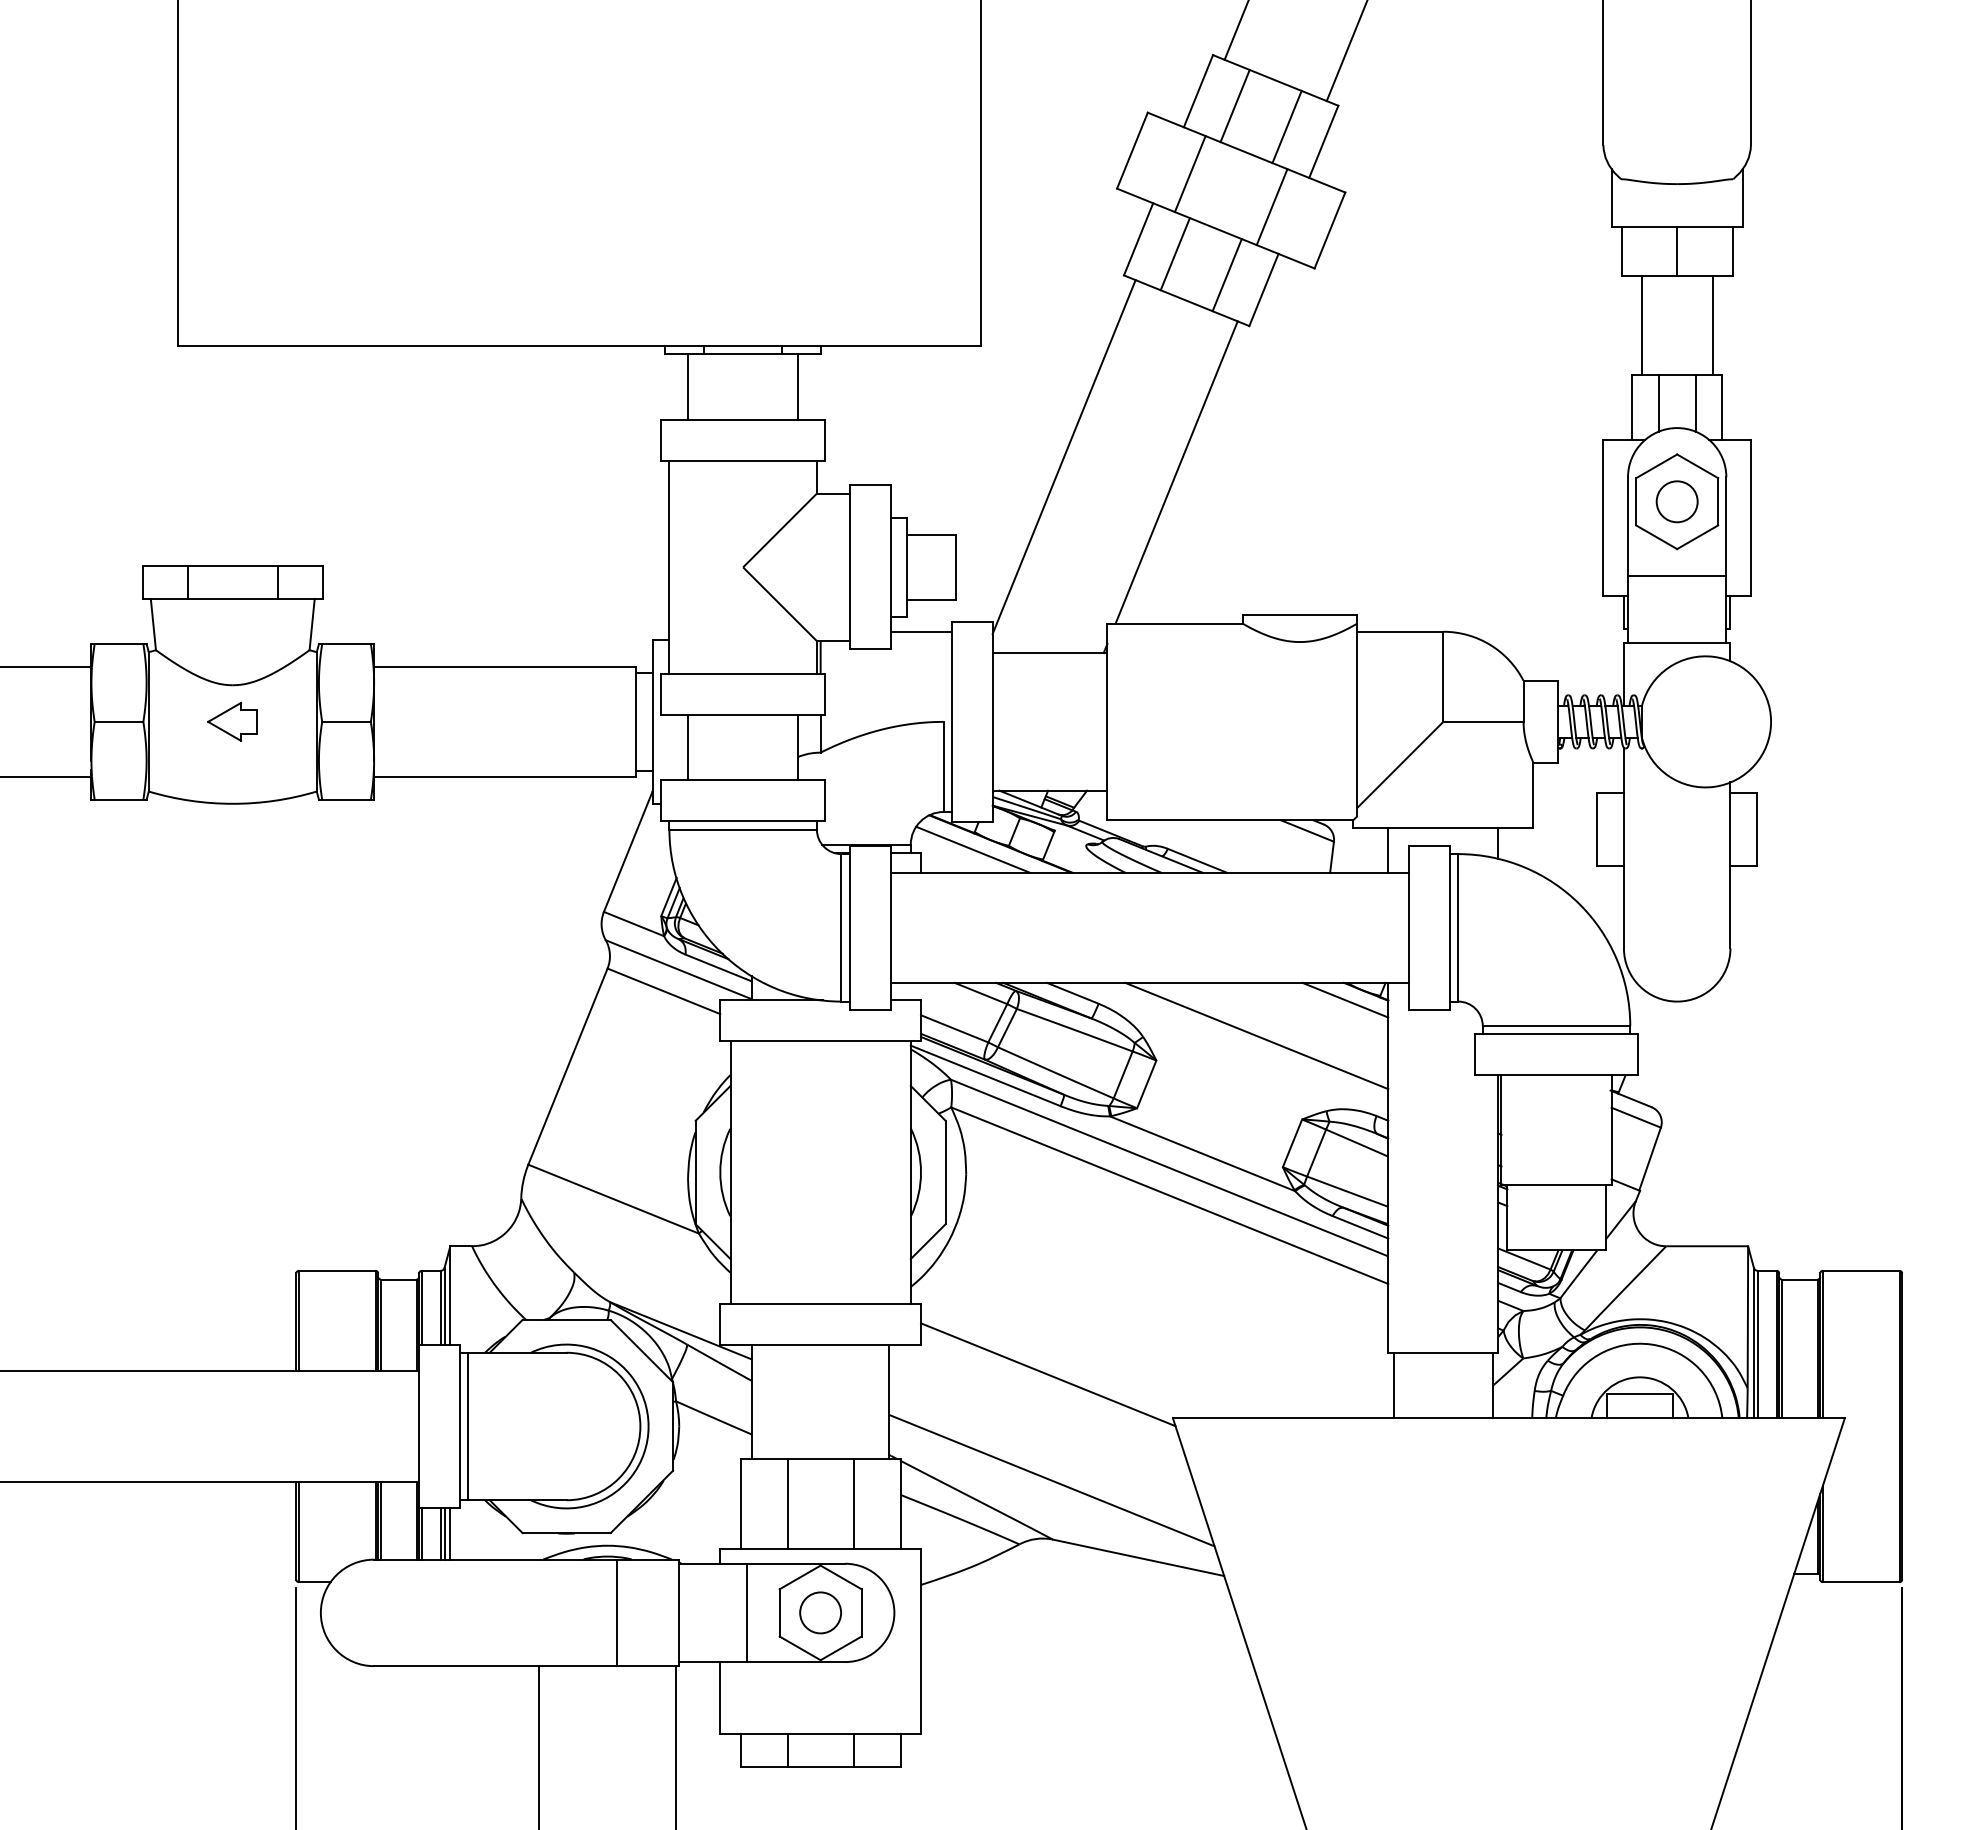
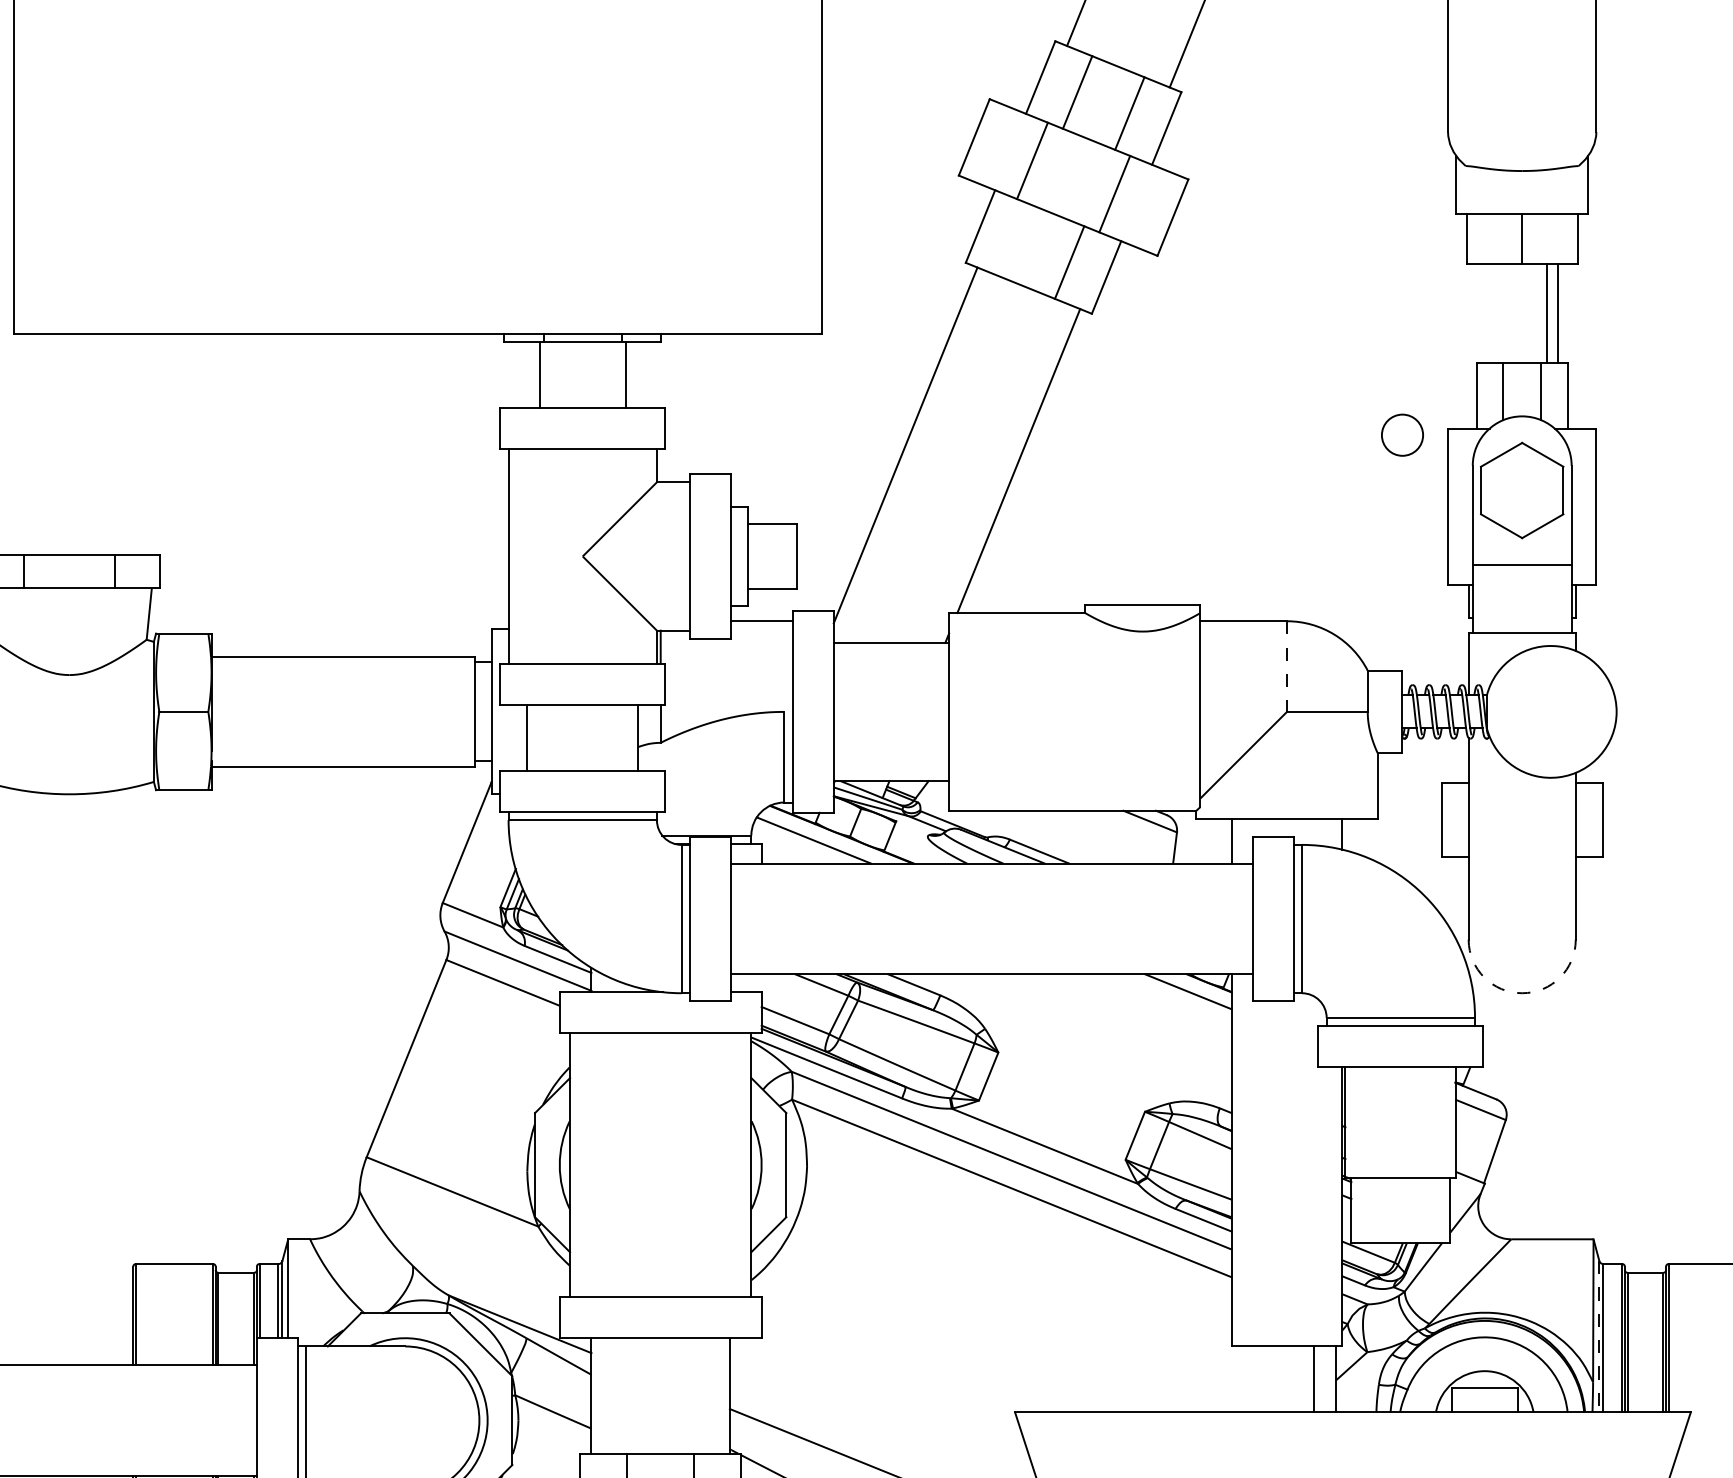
line: (1174, 254) -> (1016, 241), removed
line: (1641, 325) -> (1546, 313), moved
line: (688, 386) -> (626, 374), moved
line: (798, 386) -> (539, 374), moved
circle: (1676, 501) -> (1401, 434), moved
line: (1443, 677) -> (1287, 667), solid -> dashed
part: (232, 721) -> (69, 711), removed
arc: (1677, 1001) -> (1522, 993), solid -> dashed
line: (1256, 1035) -> (1099, 1027), removed
line: (1753, 1343) -> (1598, 1337), solid -> dashed
line: (1048, 1374) -> (889, 1368), removed
line: (1394, 1385) -> (1314, 1379), moved

